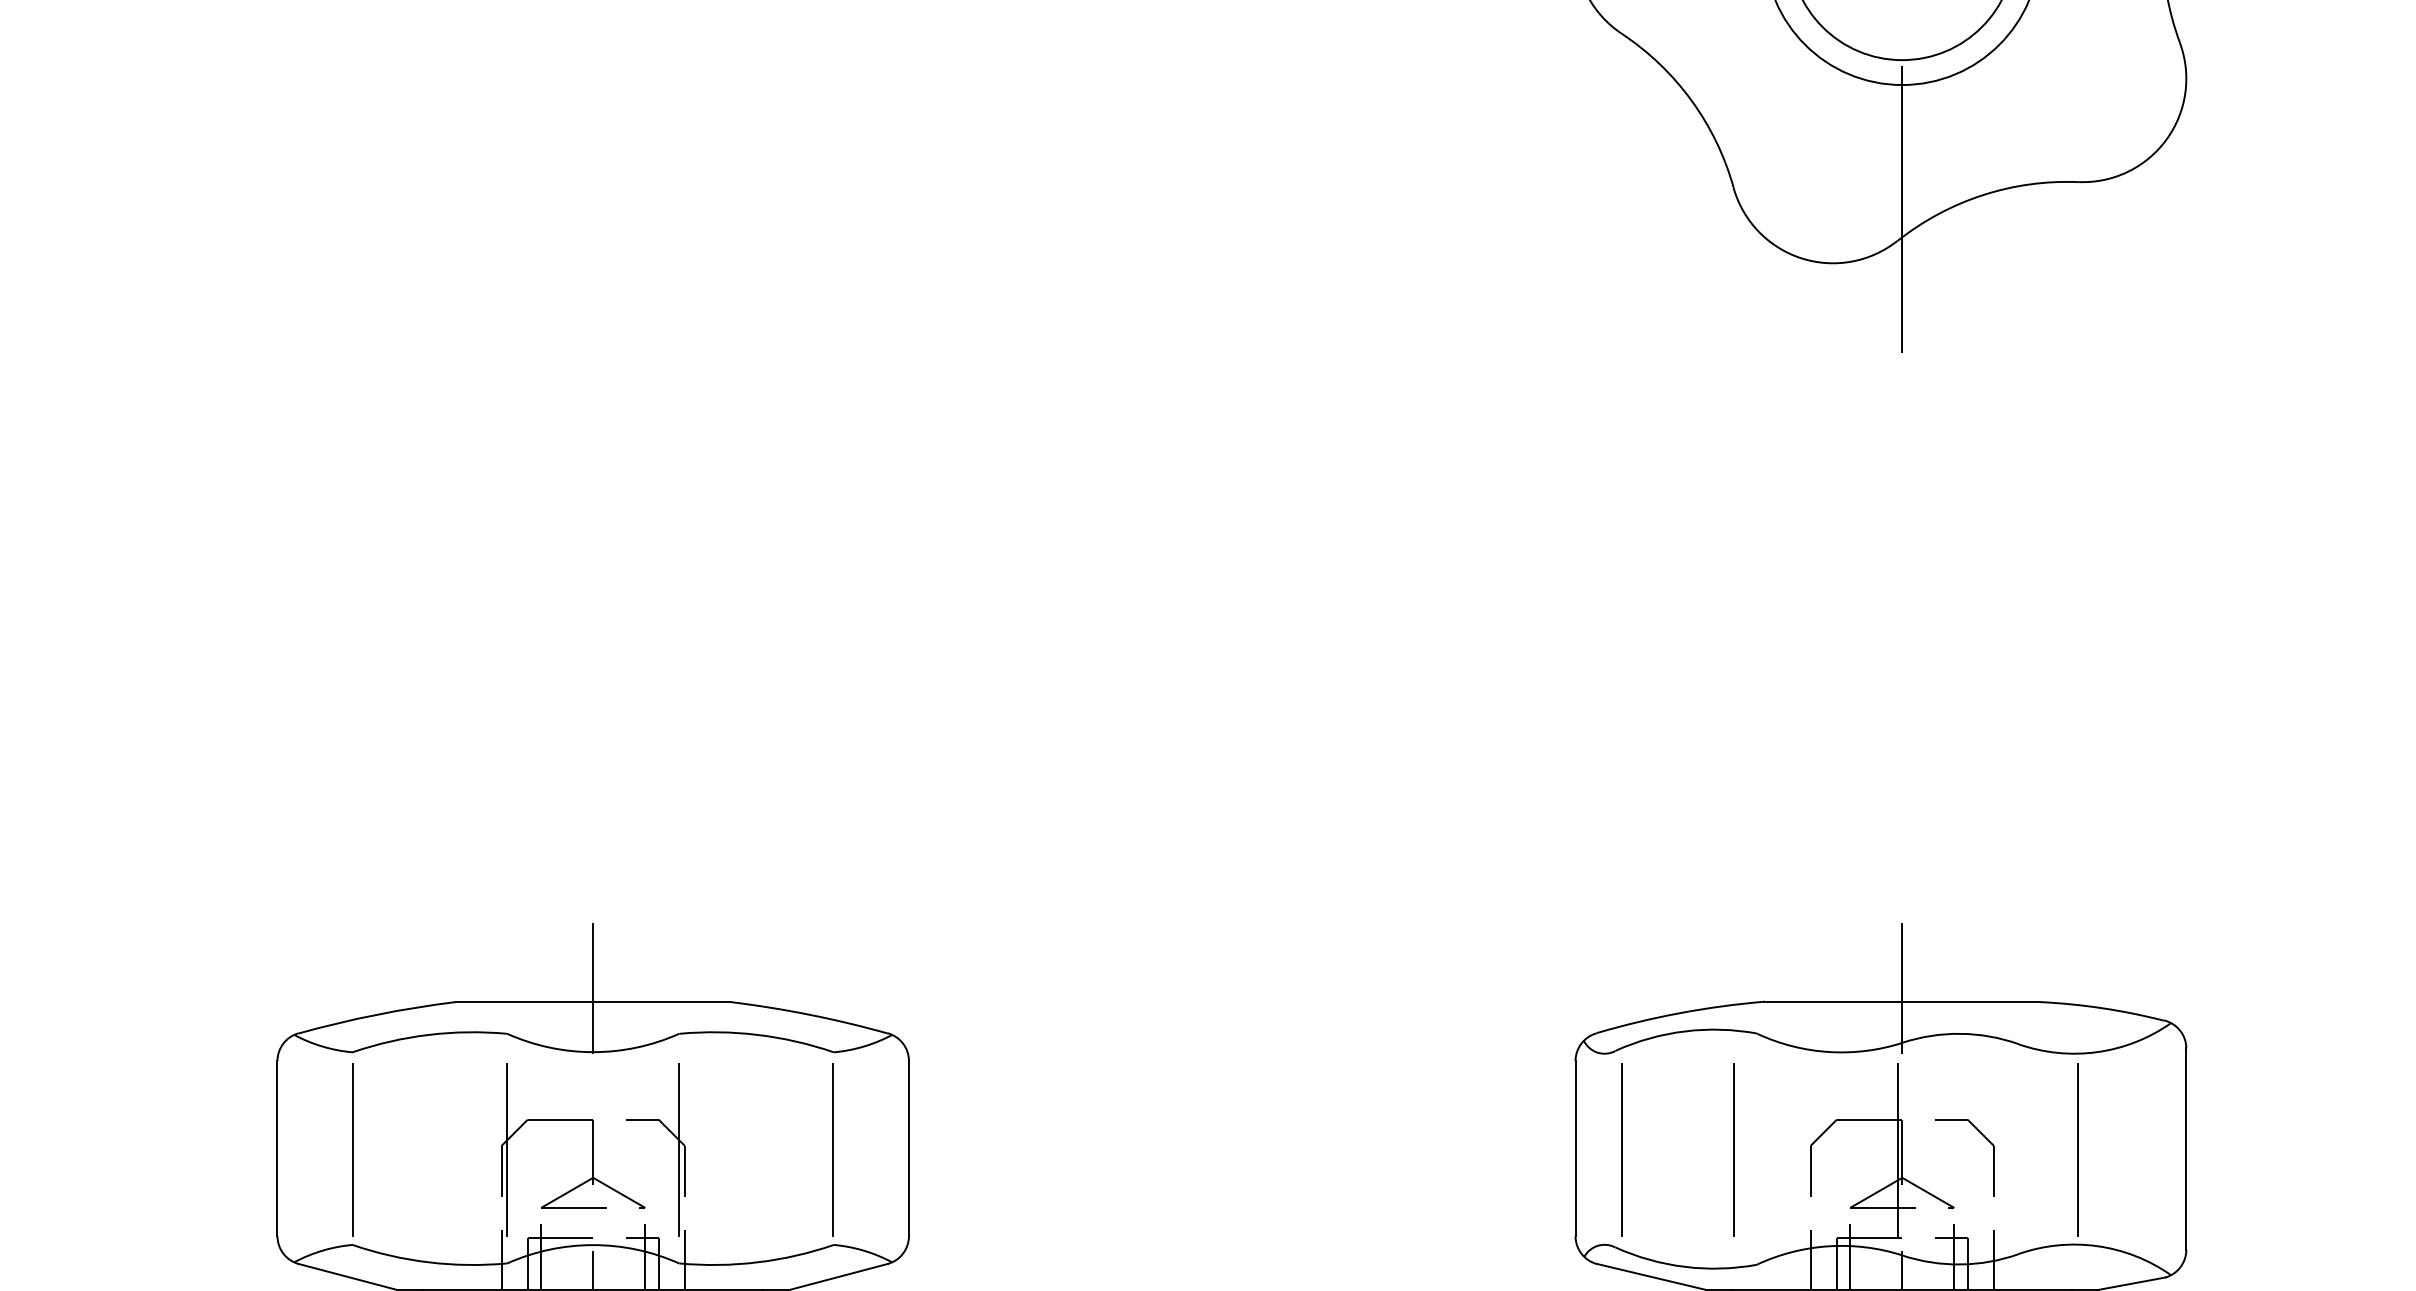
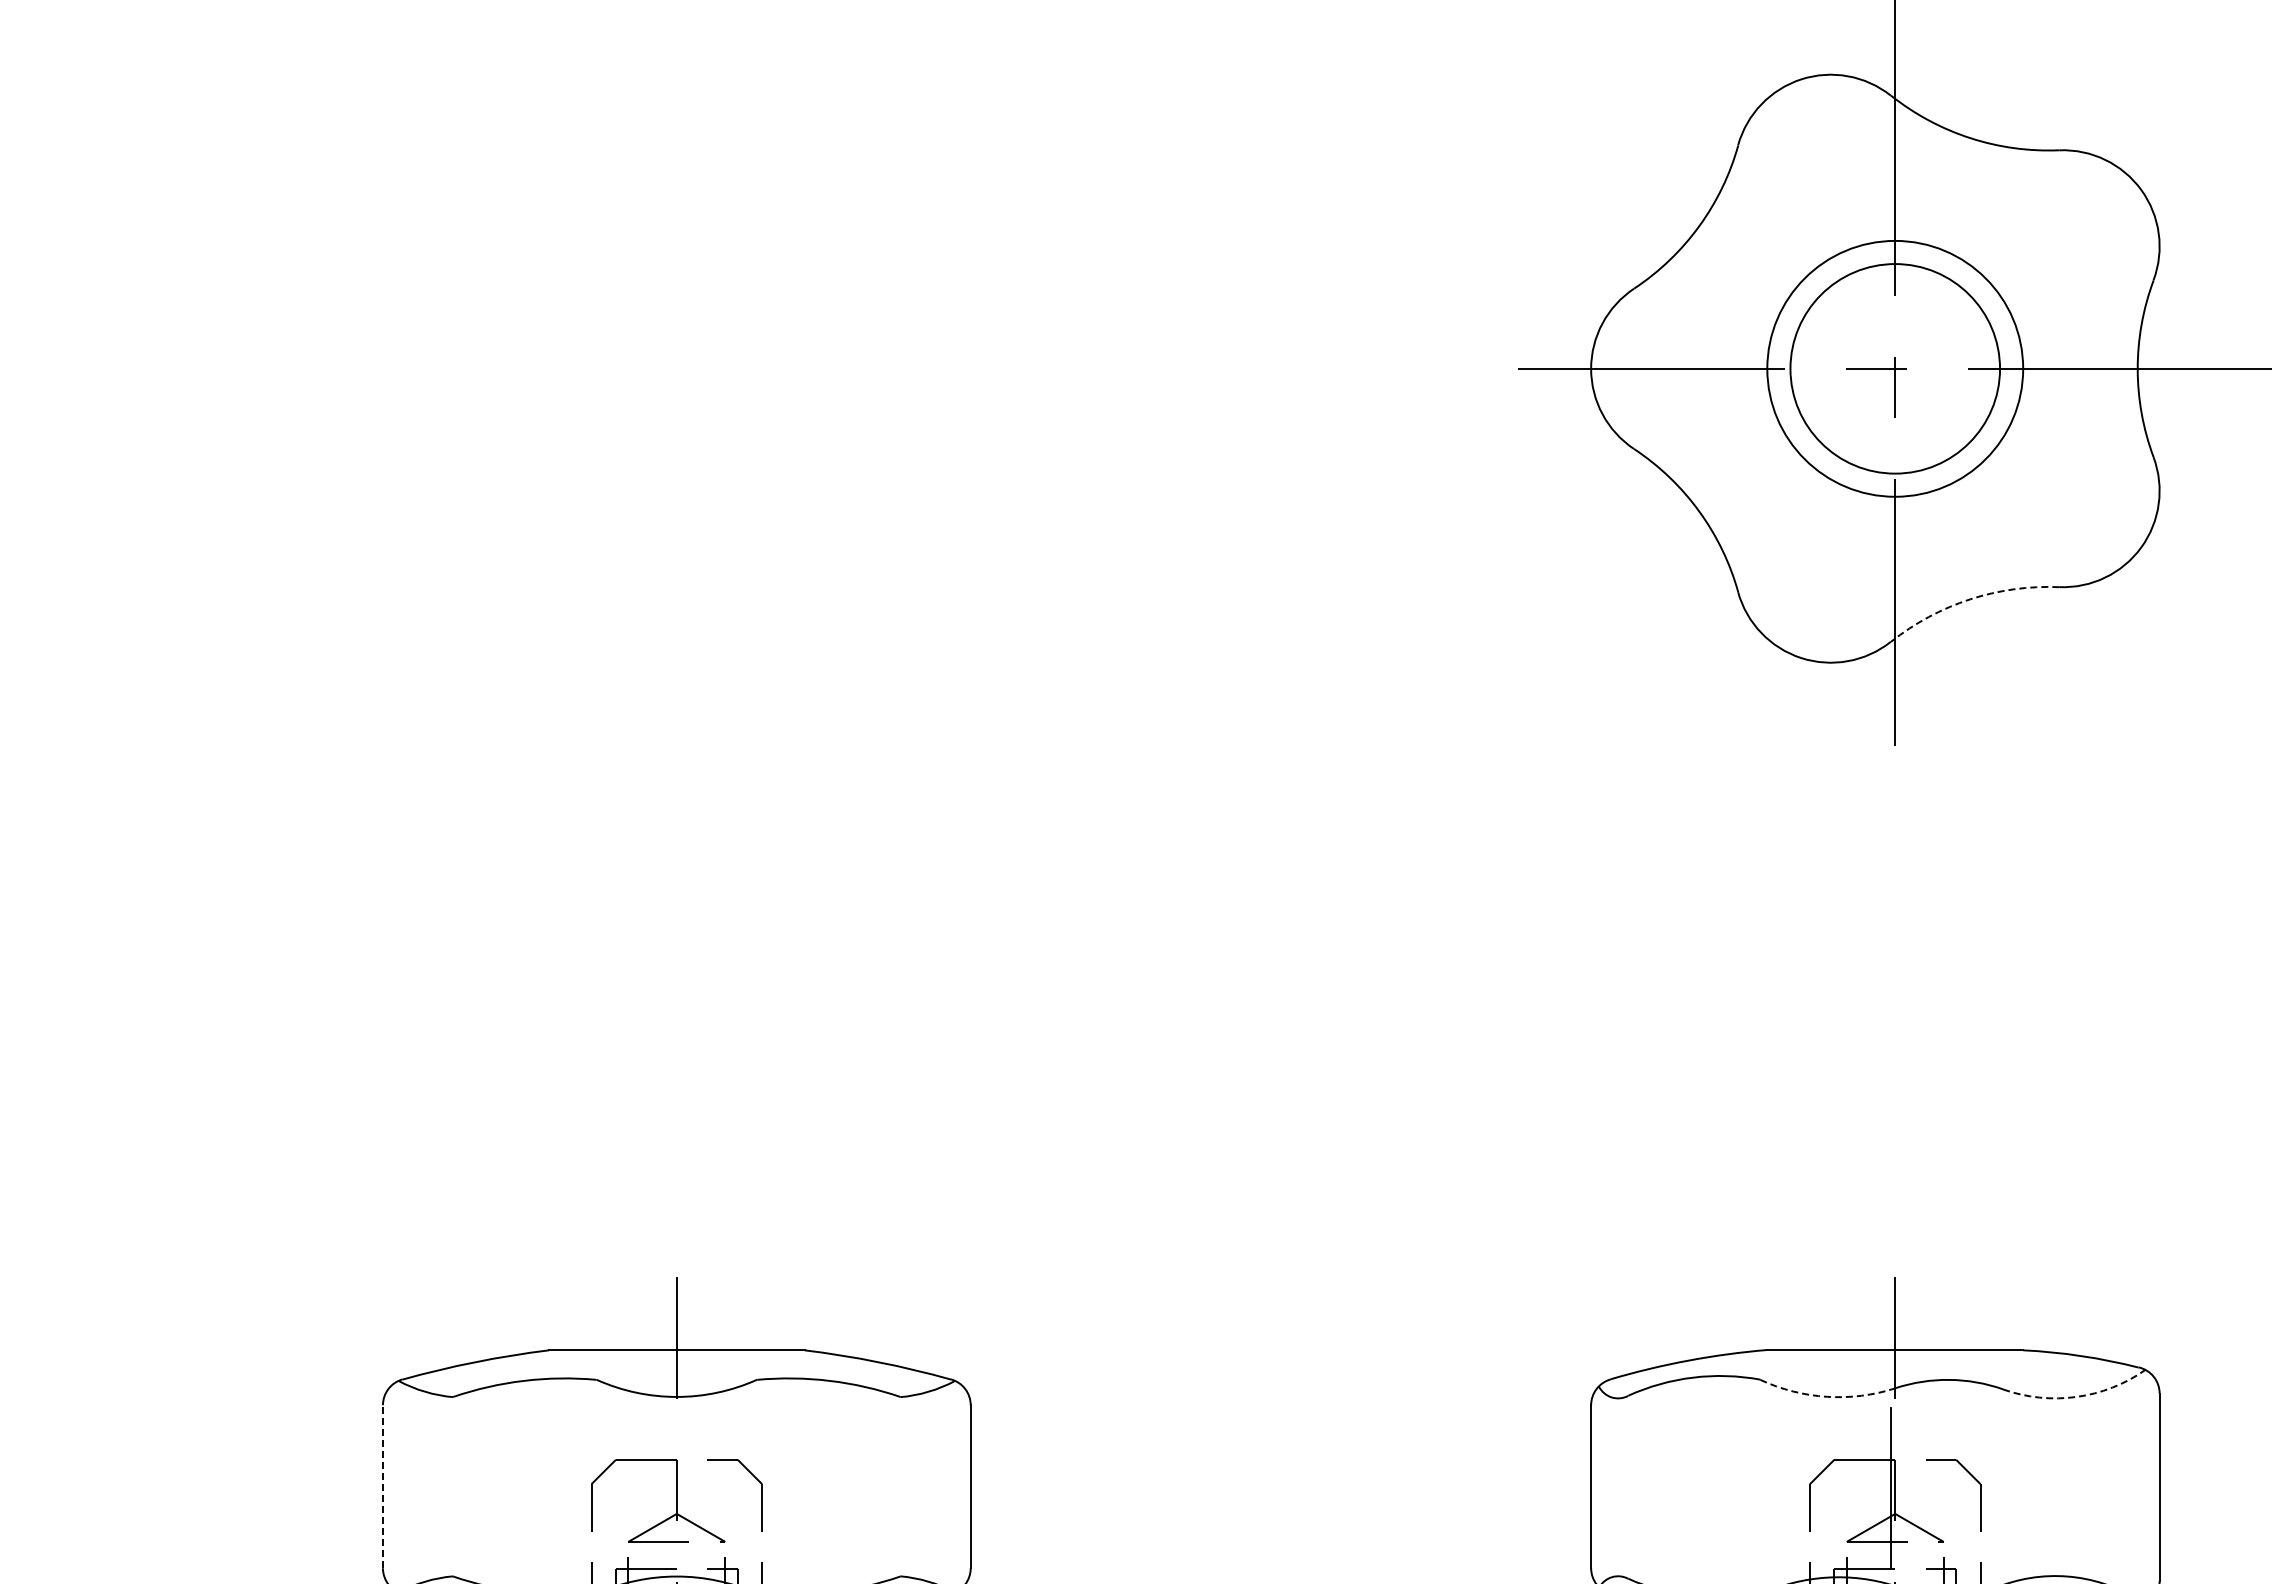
arc: (1983, 195) -> (1970, 599), solid -> dashed
arc: (1829, 1051) -> (1827, 1396), solid -> dashed
arc: (2097, 1051) -> (2076, 1396), solid -> dashed
line: (276, 1148) -> (382, 1486), solid -> dashed
line: (1732, 1149) -> (1737, 1487), removed
line: (353, 1150) -> (453, 1488), removed
line: (506, 1150) -> (596, 1488), removed
line: (679, 1150) -> (757, 1488), removed
line: (833, 1150) -> (900, 1488), removed
line: (1622, 1150) -> (1634, 1488), removed
line: (2078, 1150) -> (2059, 1488), removed

